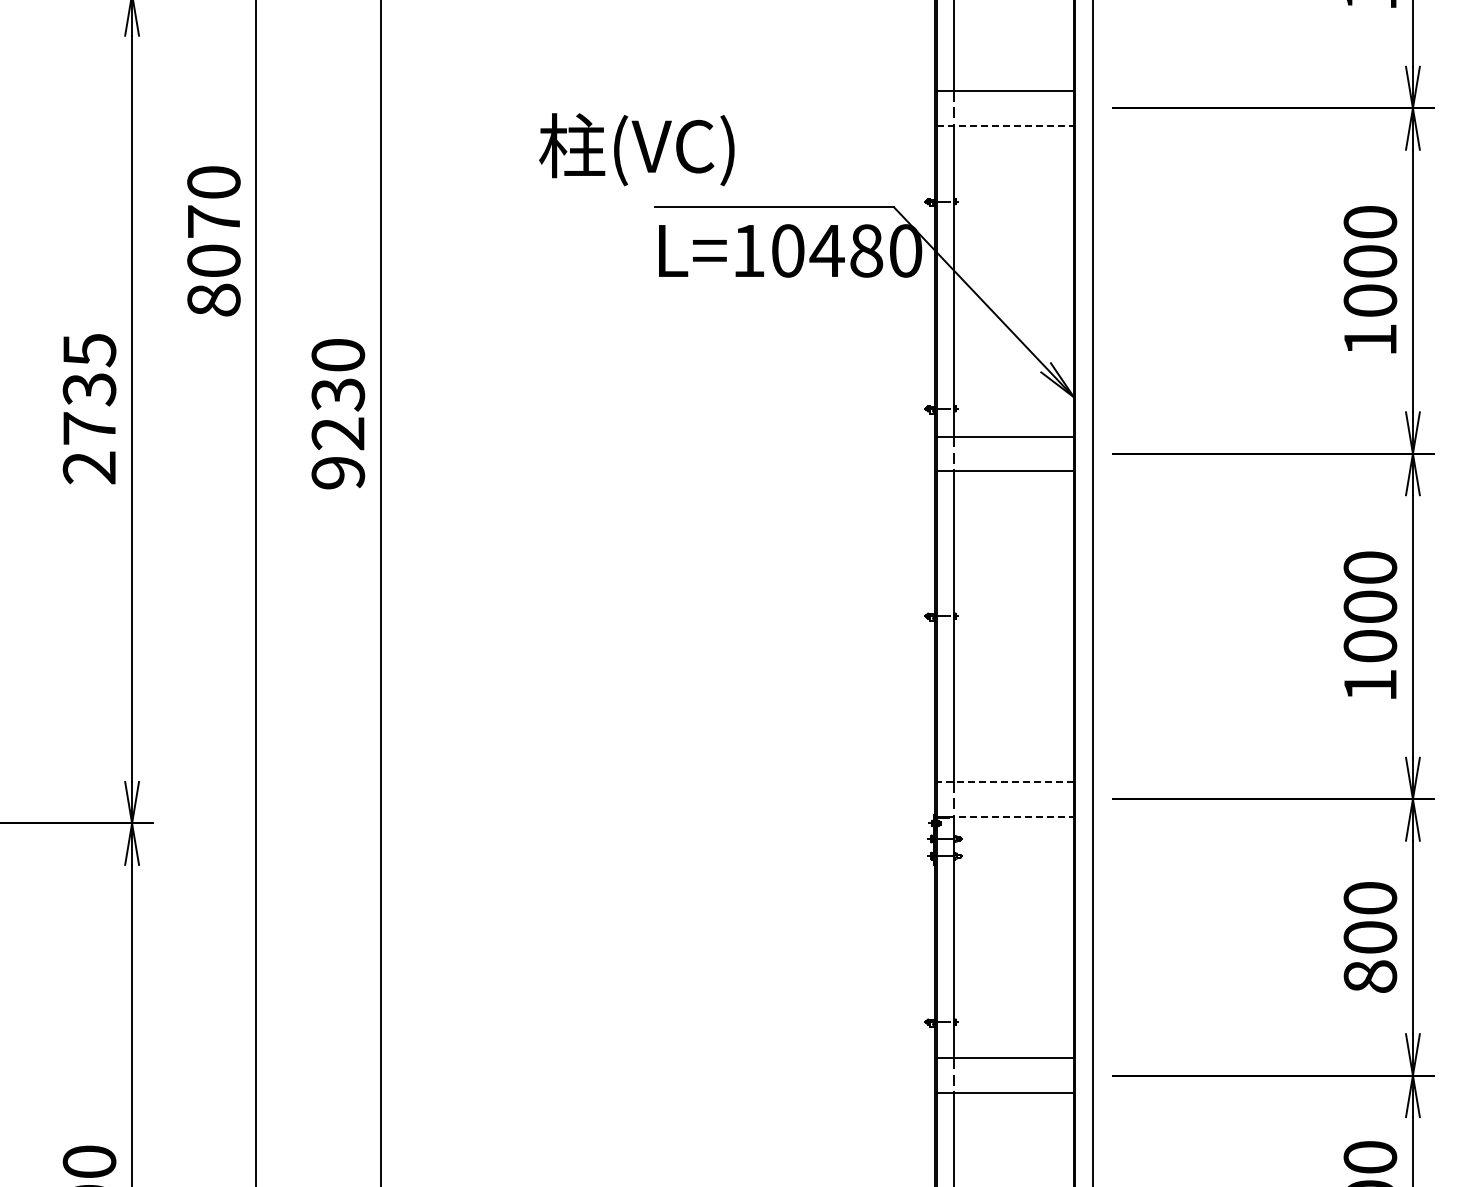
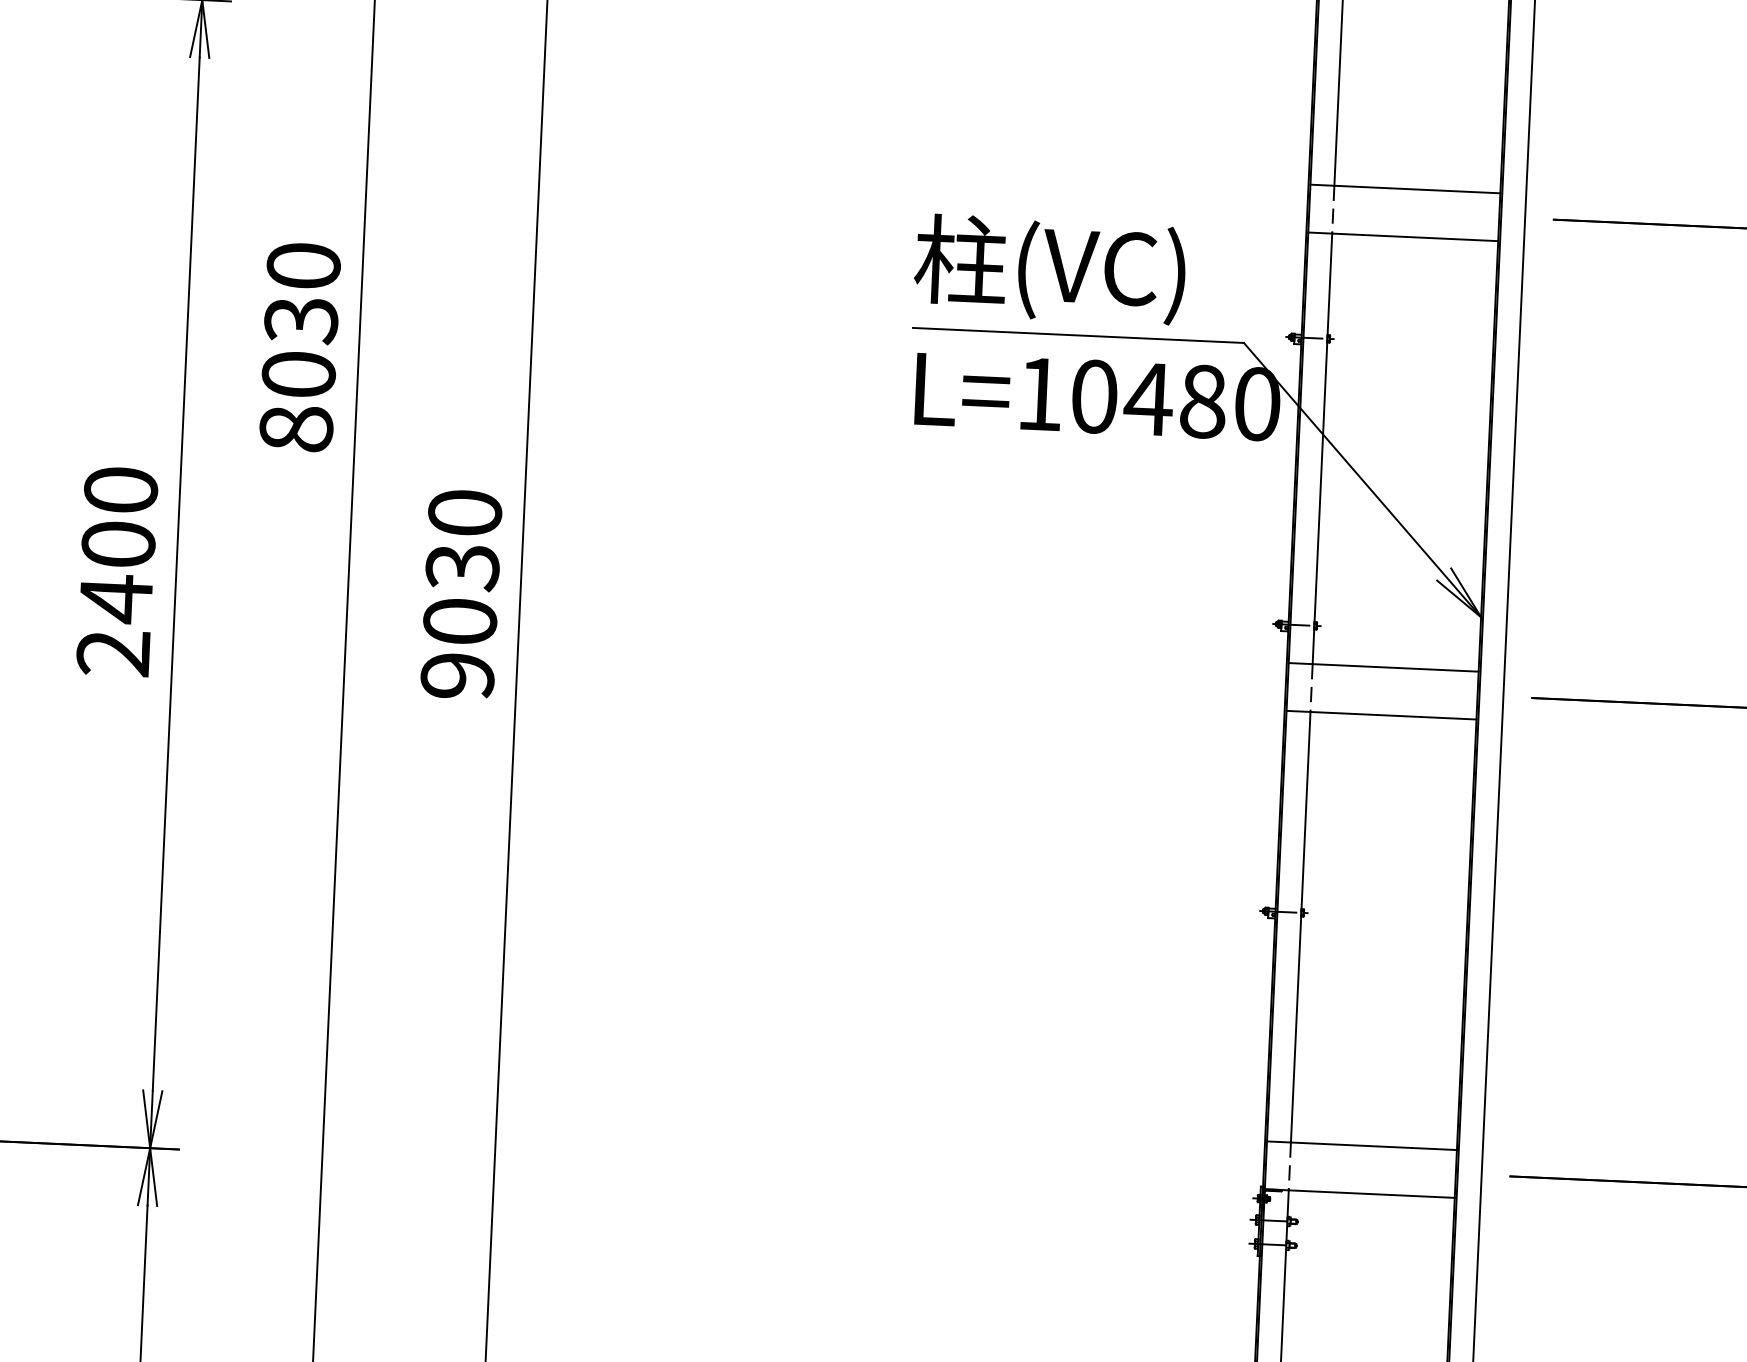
line: (1005, 125) -> (1403, 236), dashed -> solid
text: (636, 149) -> (1049, 269), moved
text: (213, 221) -> (300, 319), 8070 -> 8030
text: (89, 389) -> (118, 544), 2735 -> 2400
text: (338, 433) -> (460, 621), 9230 -> 9030
line: (1005, 781) -> (1362, 1145), dashed -> solid
line: (1005, 816) -> (1359, 1193), dashed -> solid

